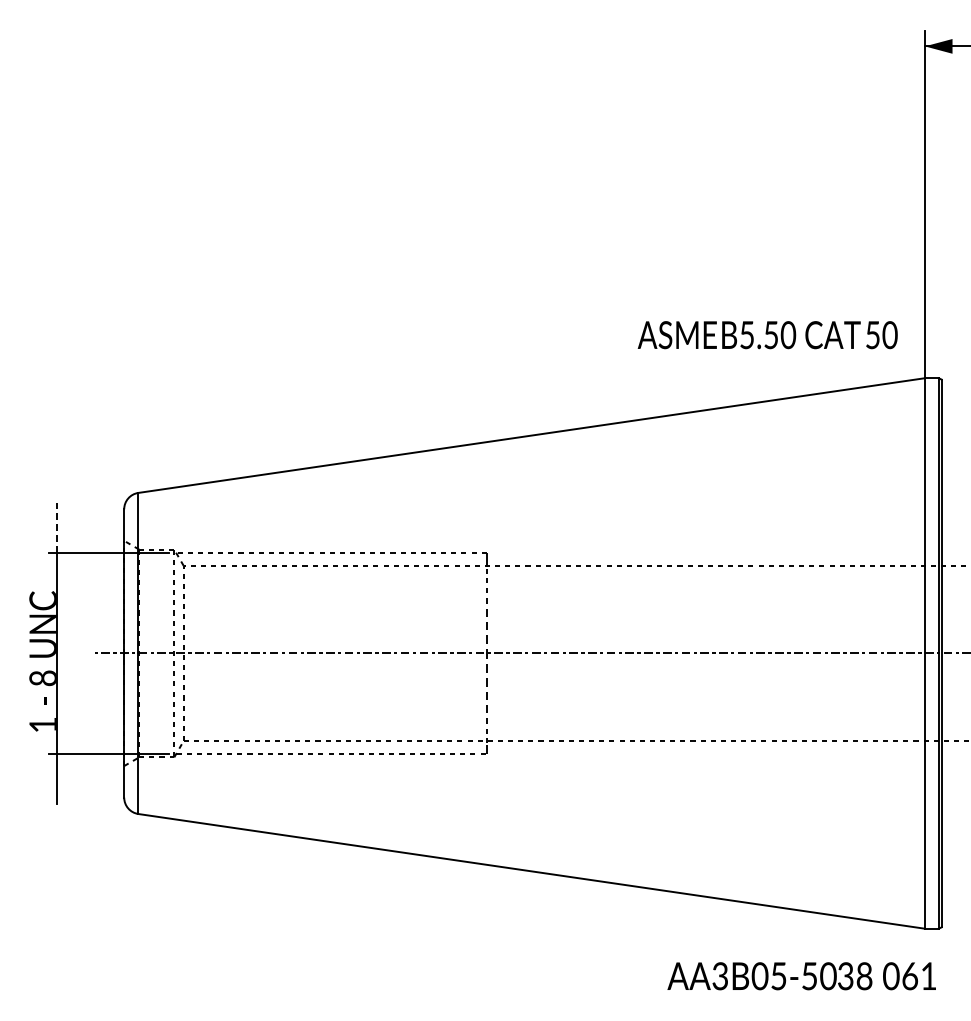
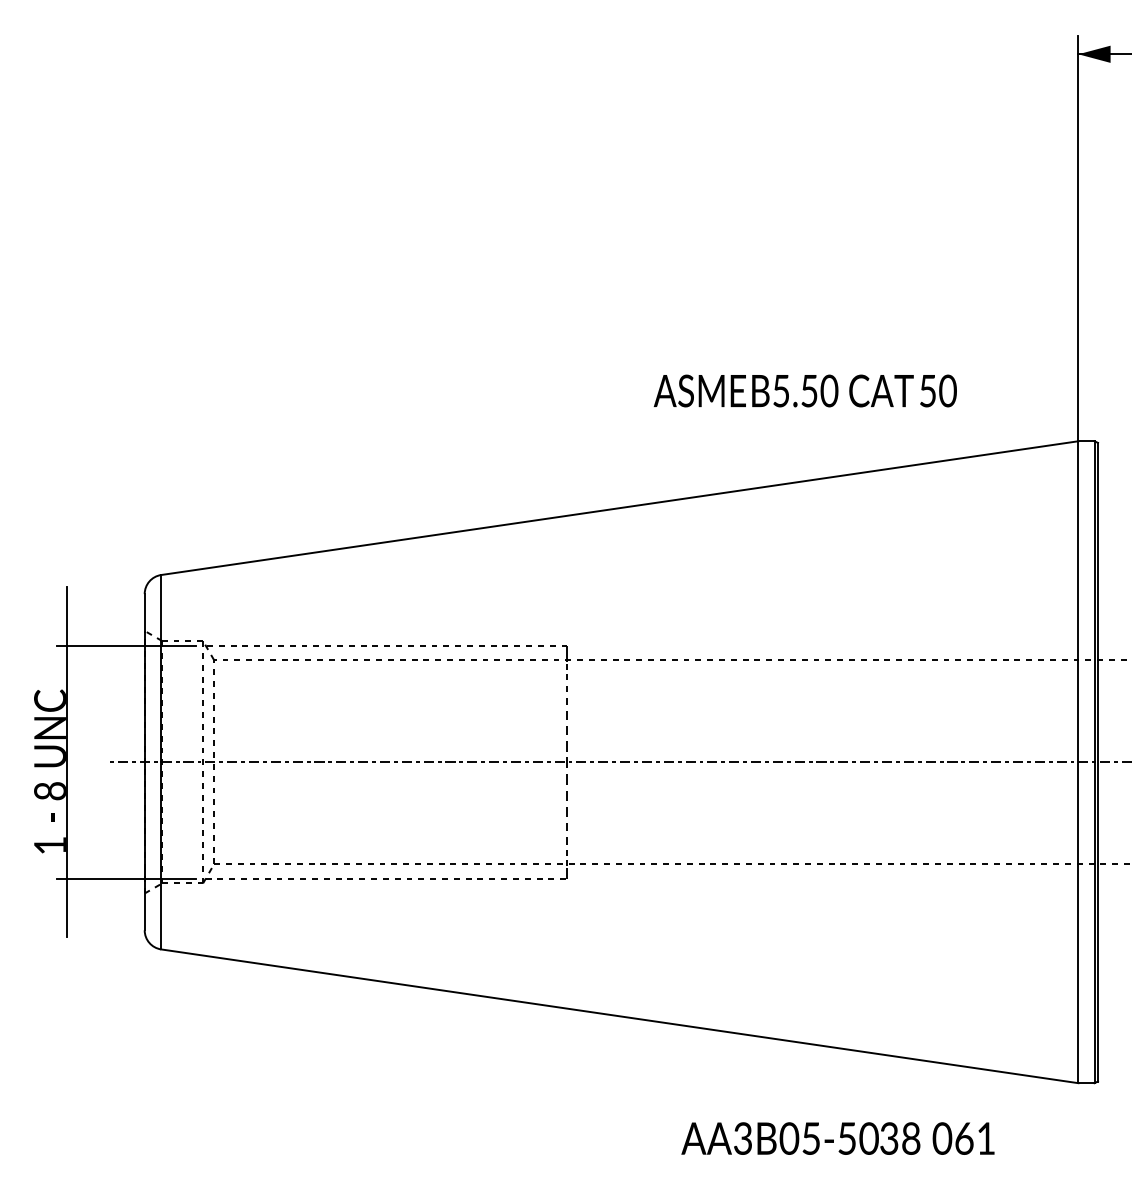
text: (767, 335) -> (805, 391), moved
line: (57, 527) -> (66, 615), dashed -> solid
text: (801, 976) -> (837, 1138), moved

